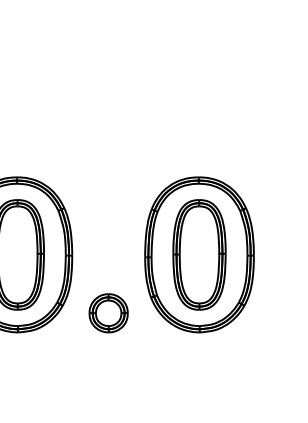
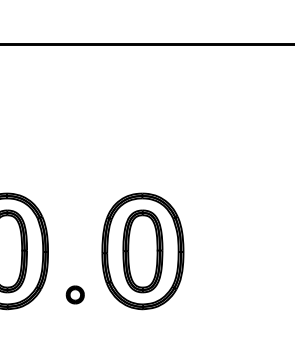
part: (109, 312) -> (75, 294), size x0.6

